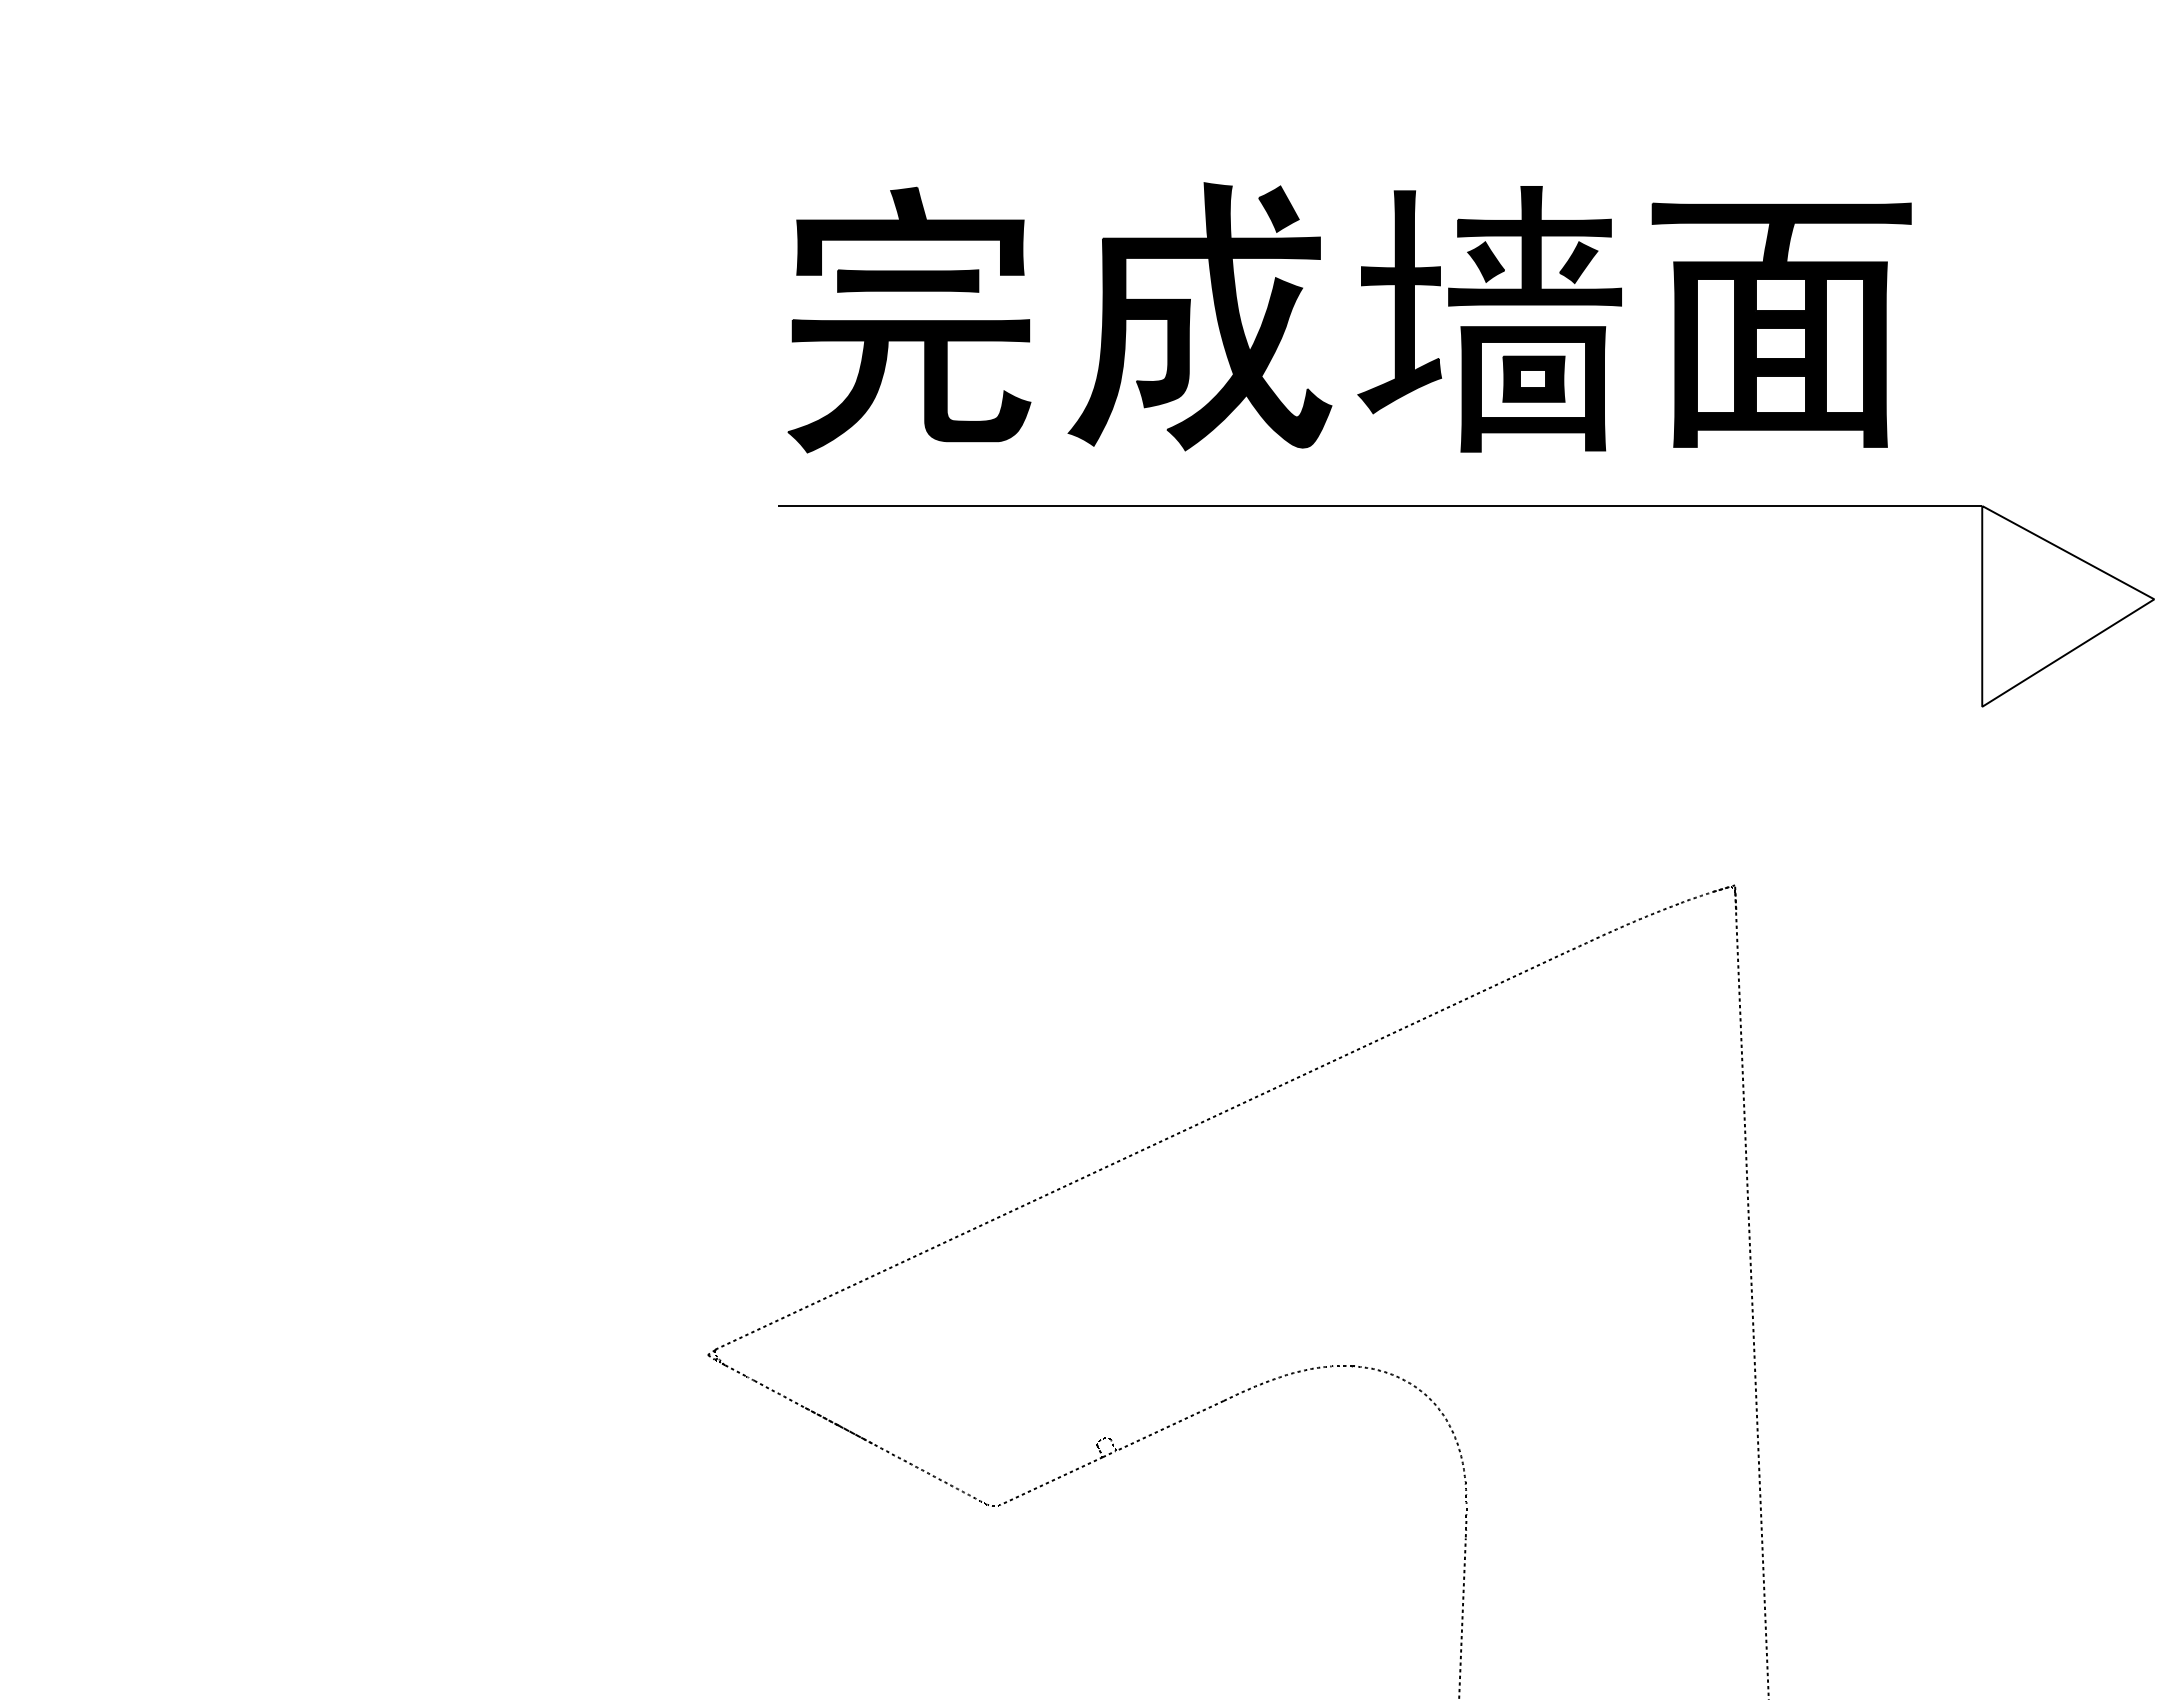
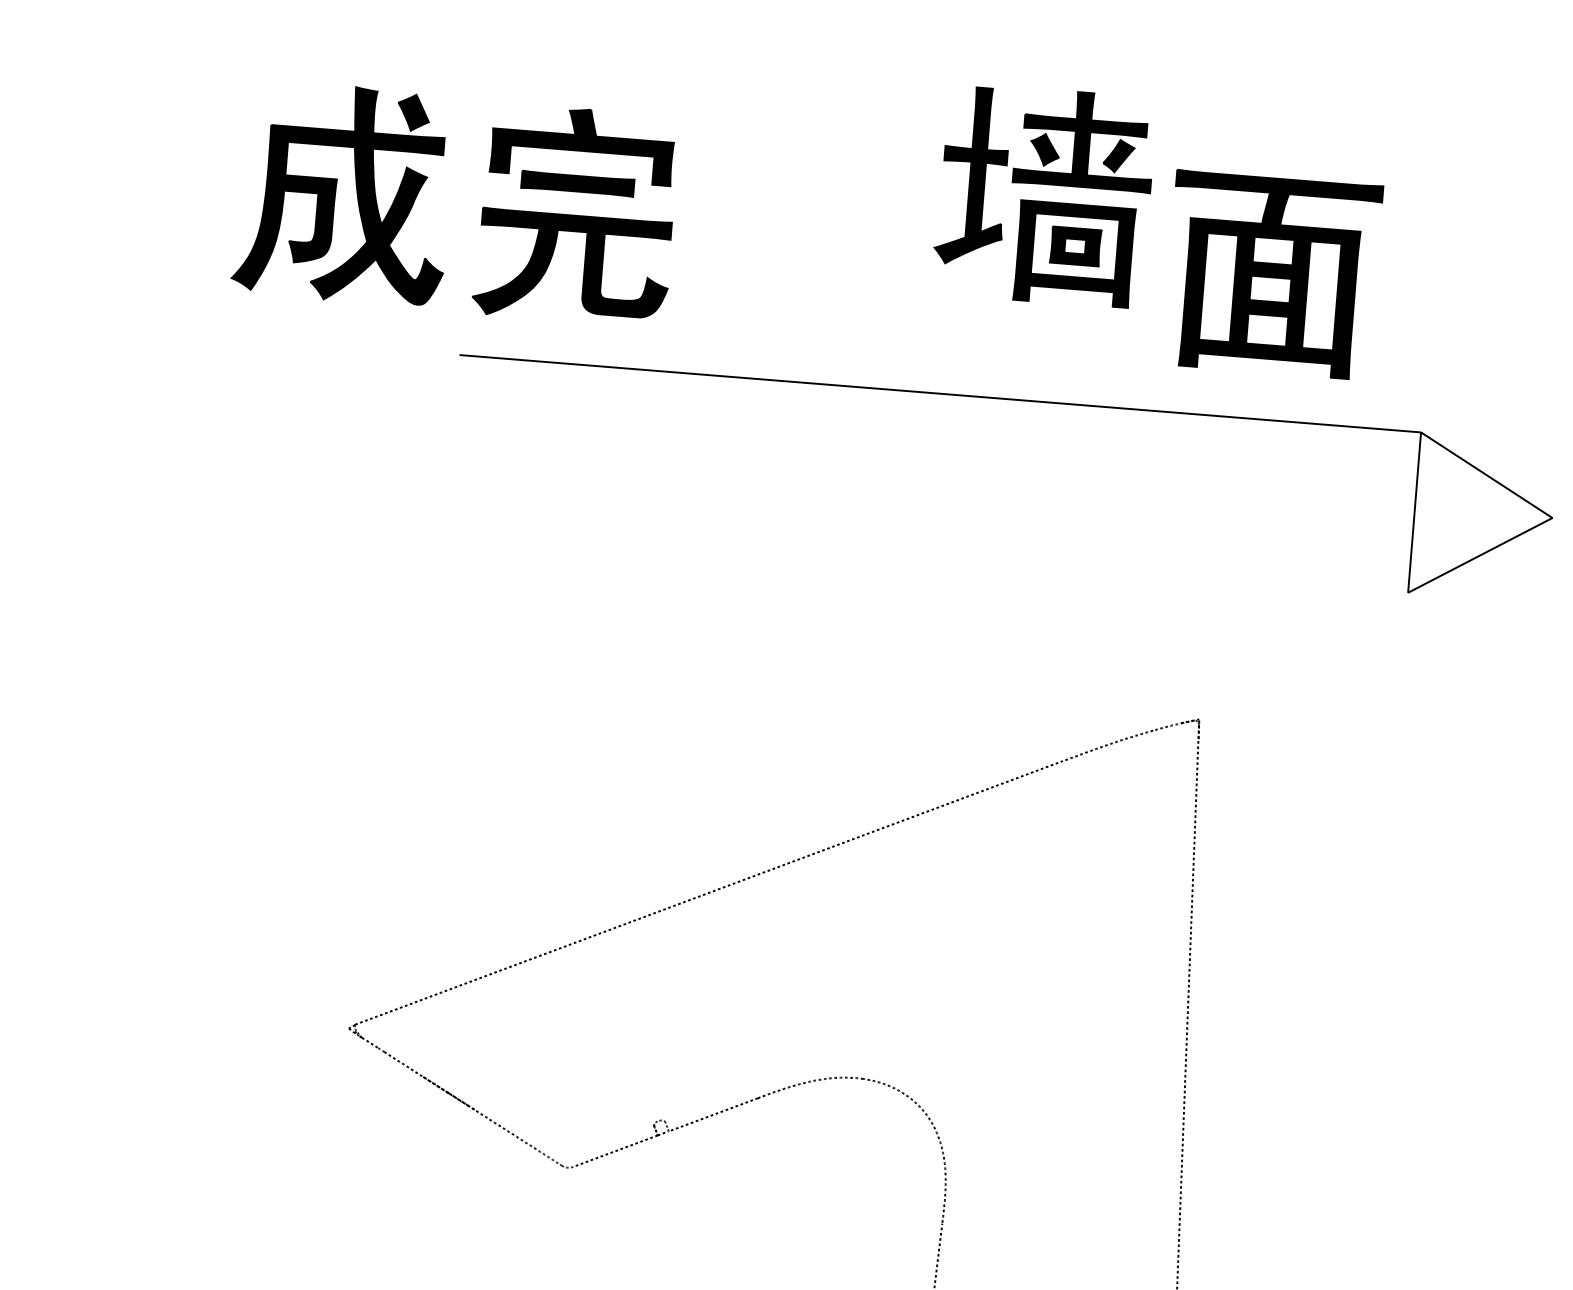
part: (1190, 316) -> (336, 192), moved
part: (1489, 326) -> (1043, 201), moved

